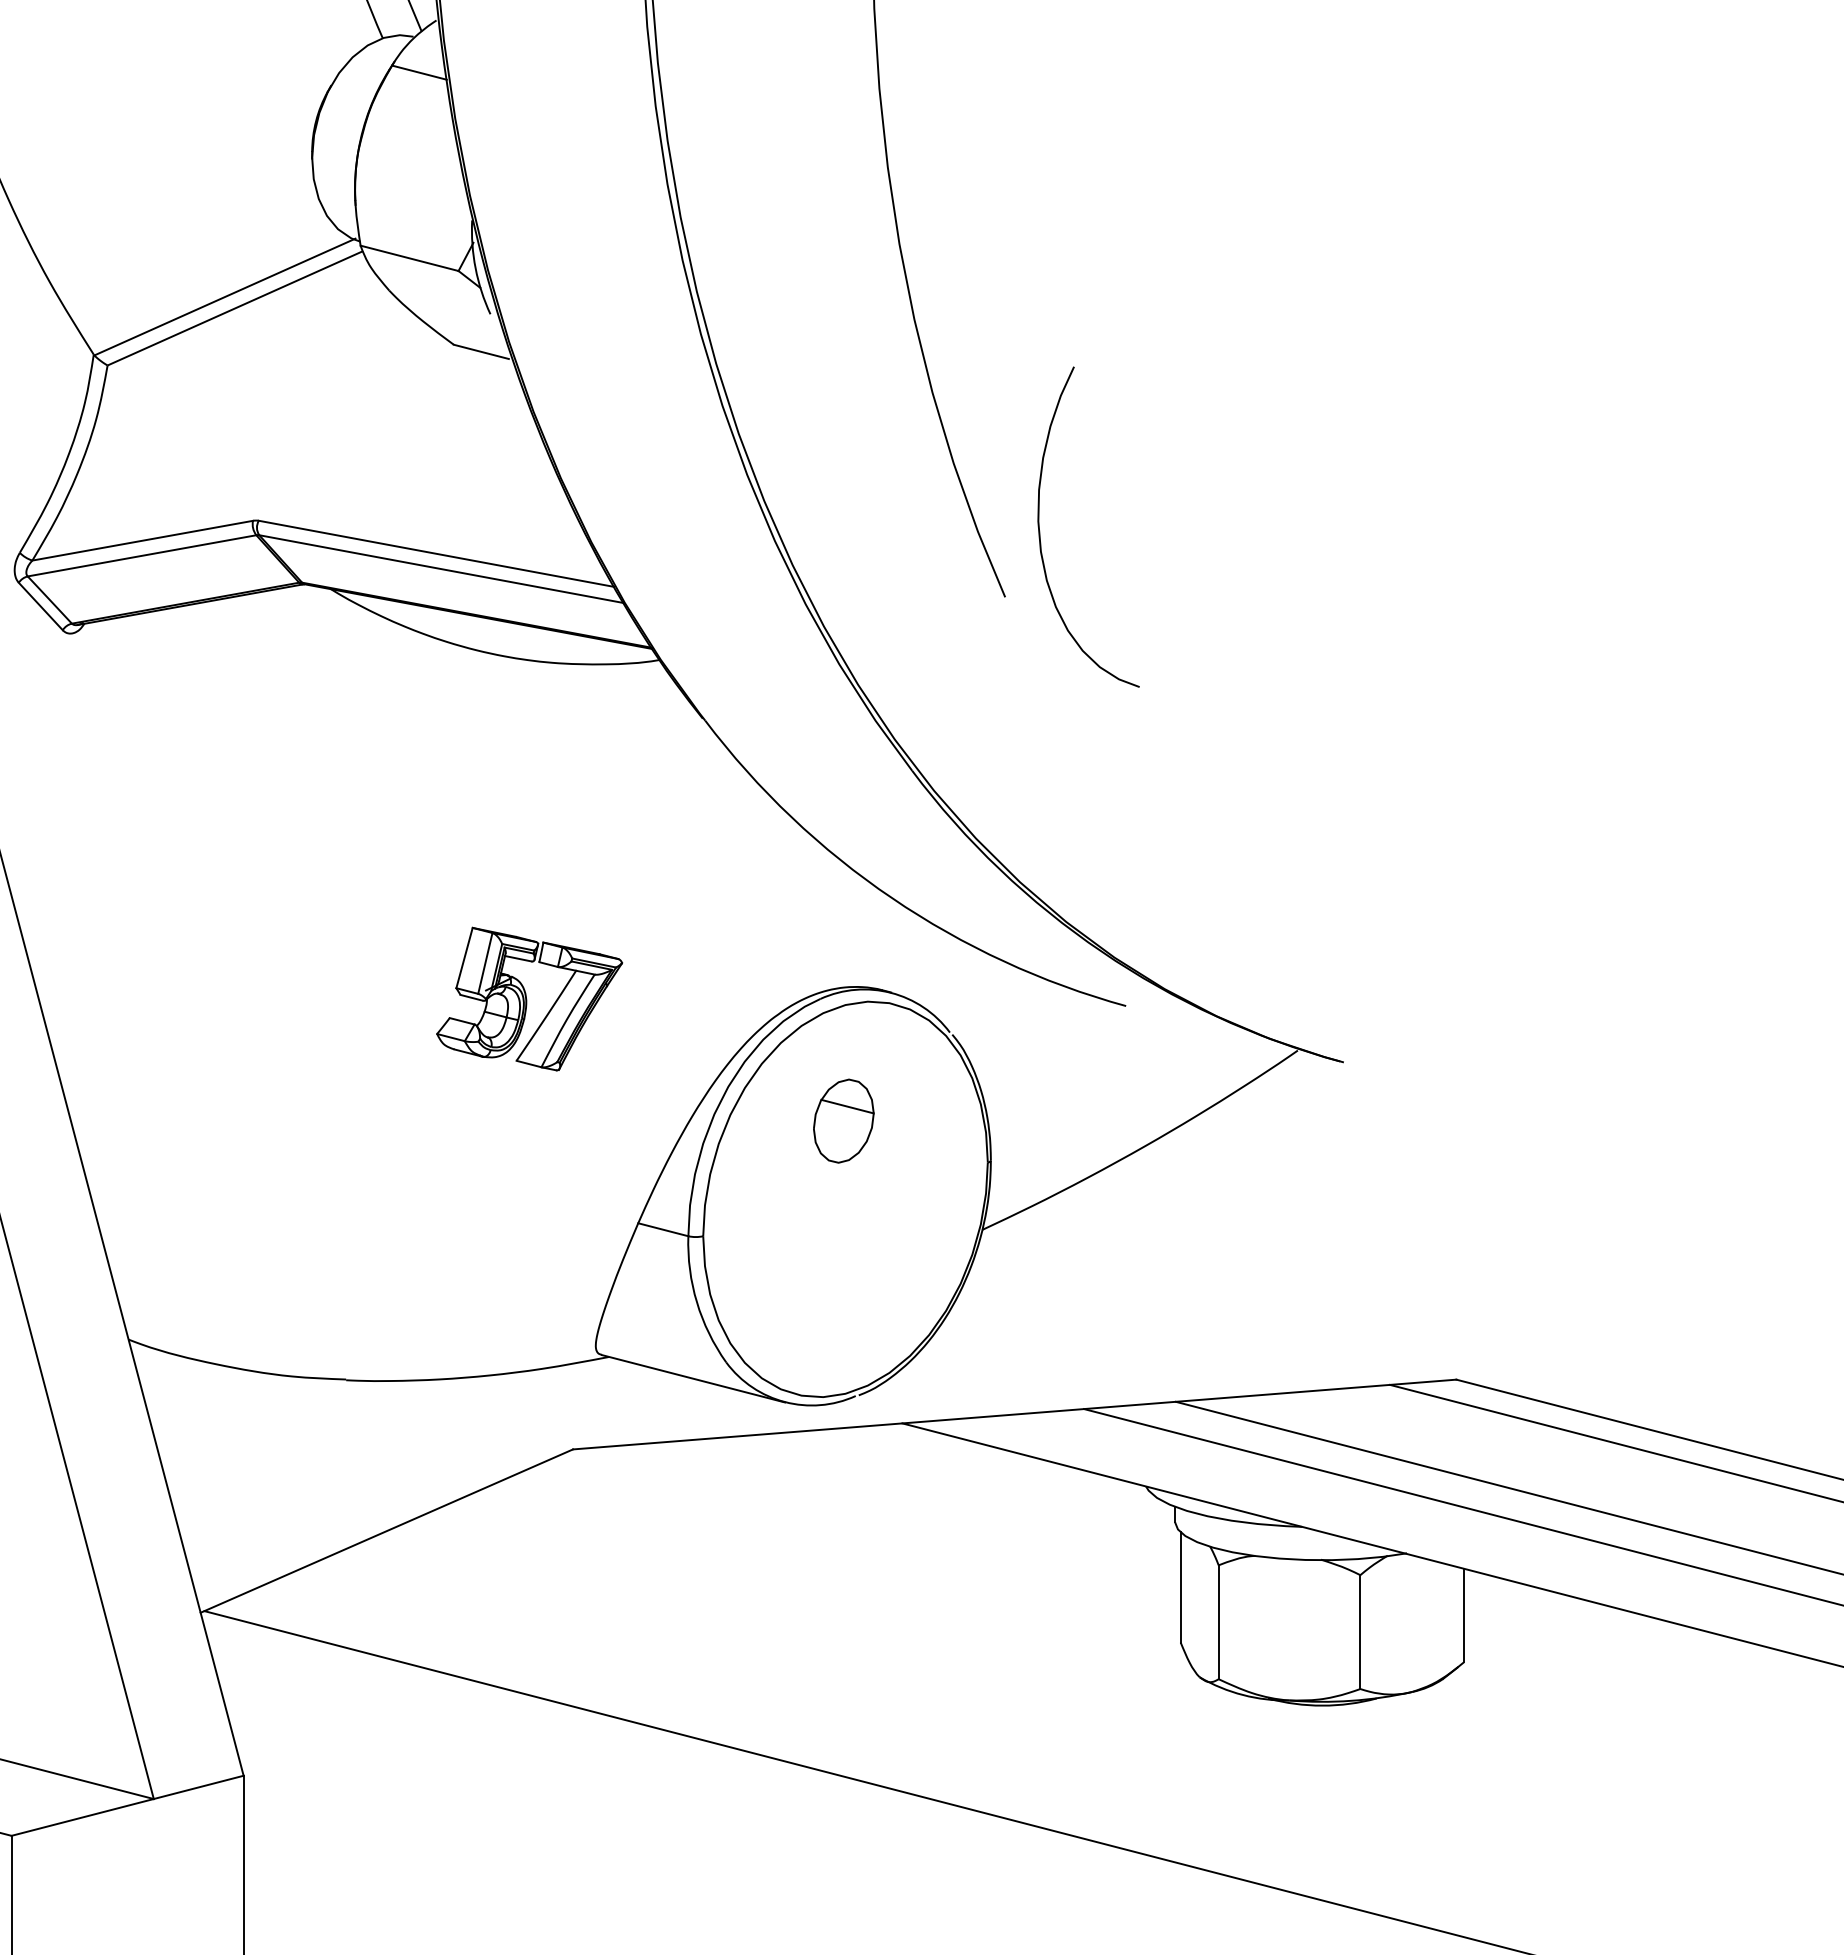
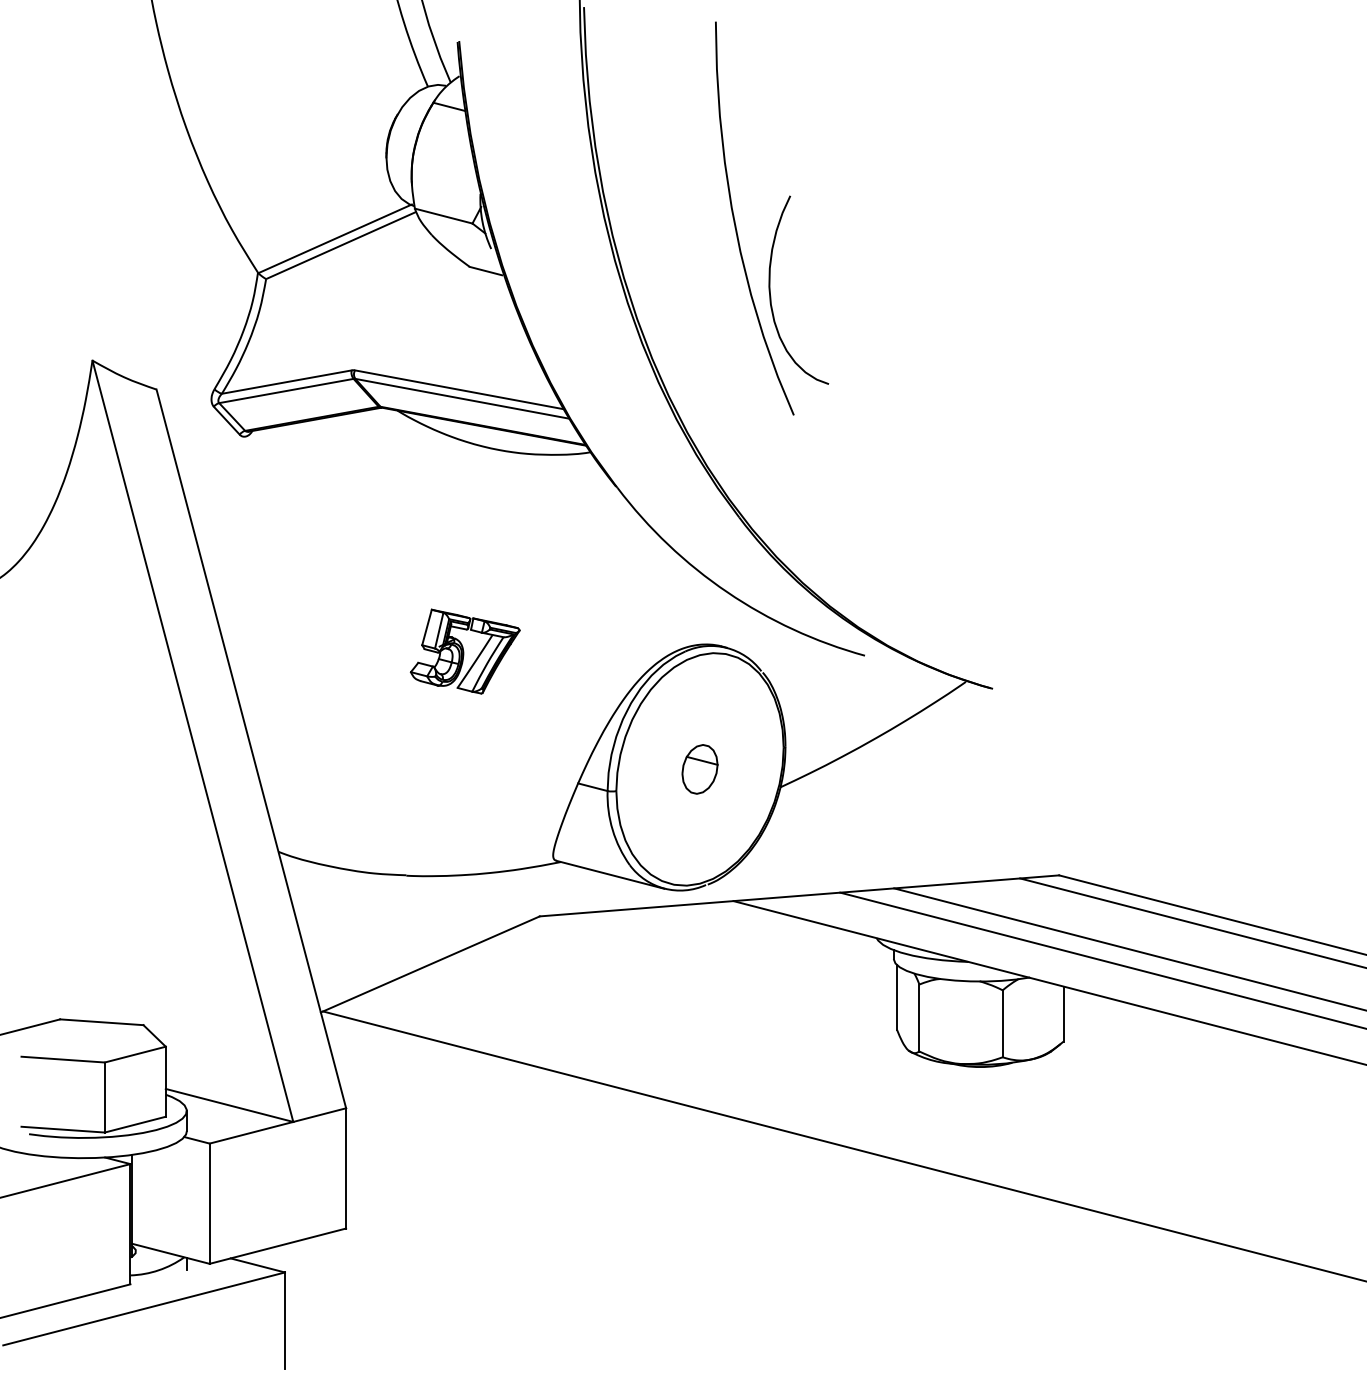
curve: (1041, 537) -> (771, 296), moved
part: (528, 998) -> (464, 651), moved
part: (842, 1121) -> (699, 769), moved

